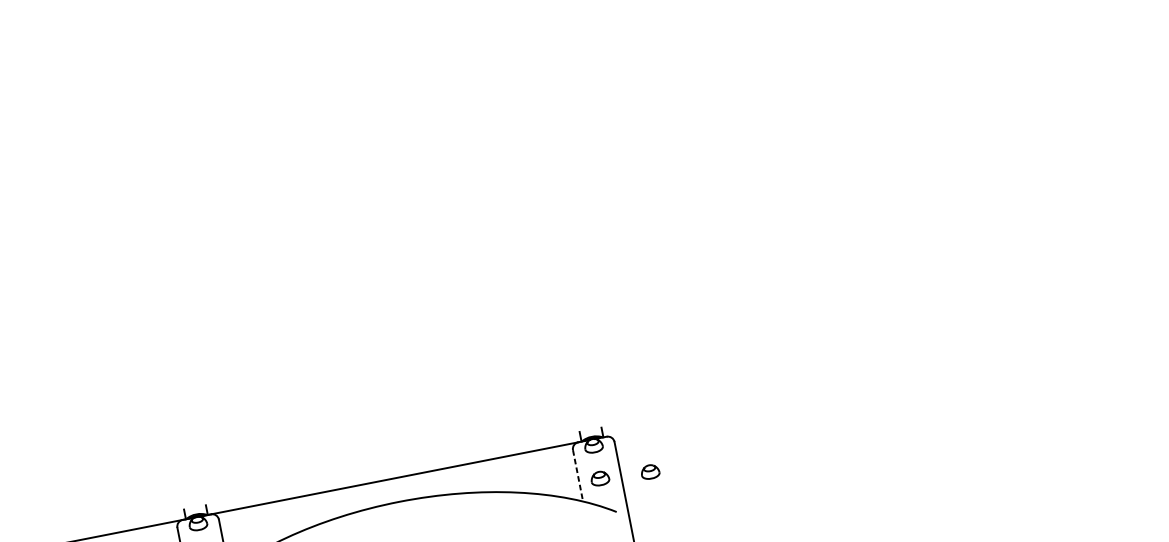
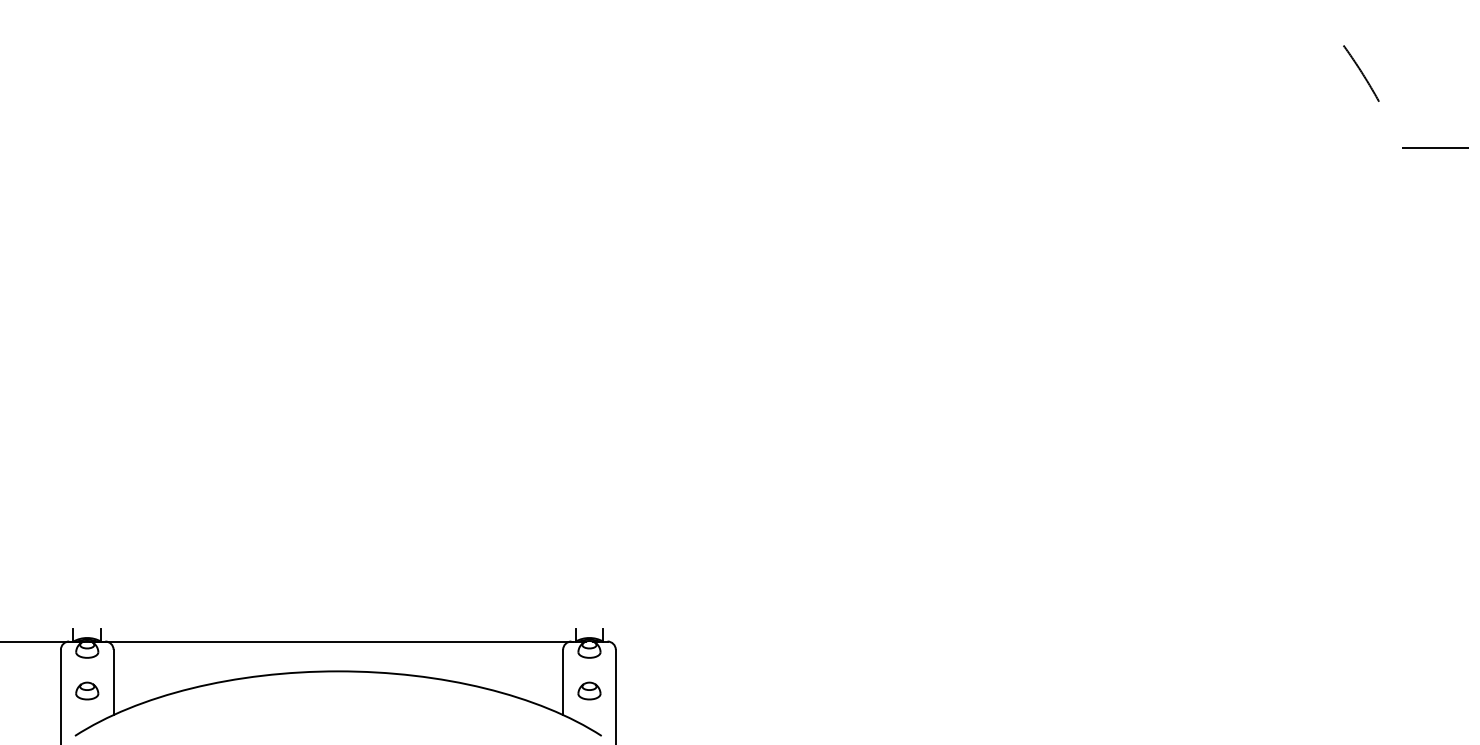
part: (650, 471) -> (652, 694), removed
line: (578, 475) -> (563, 682), dashed -> solid

